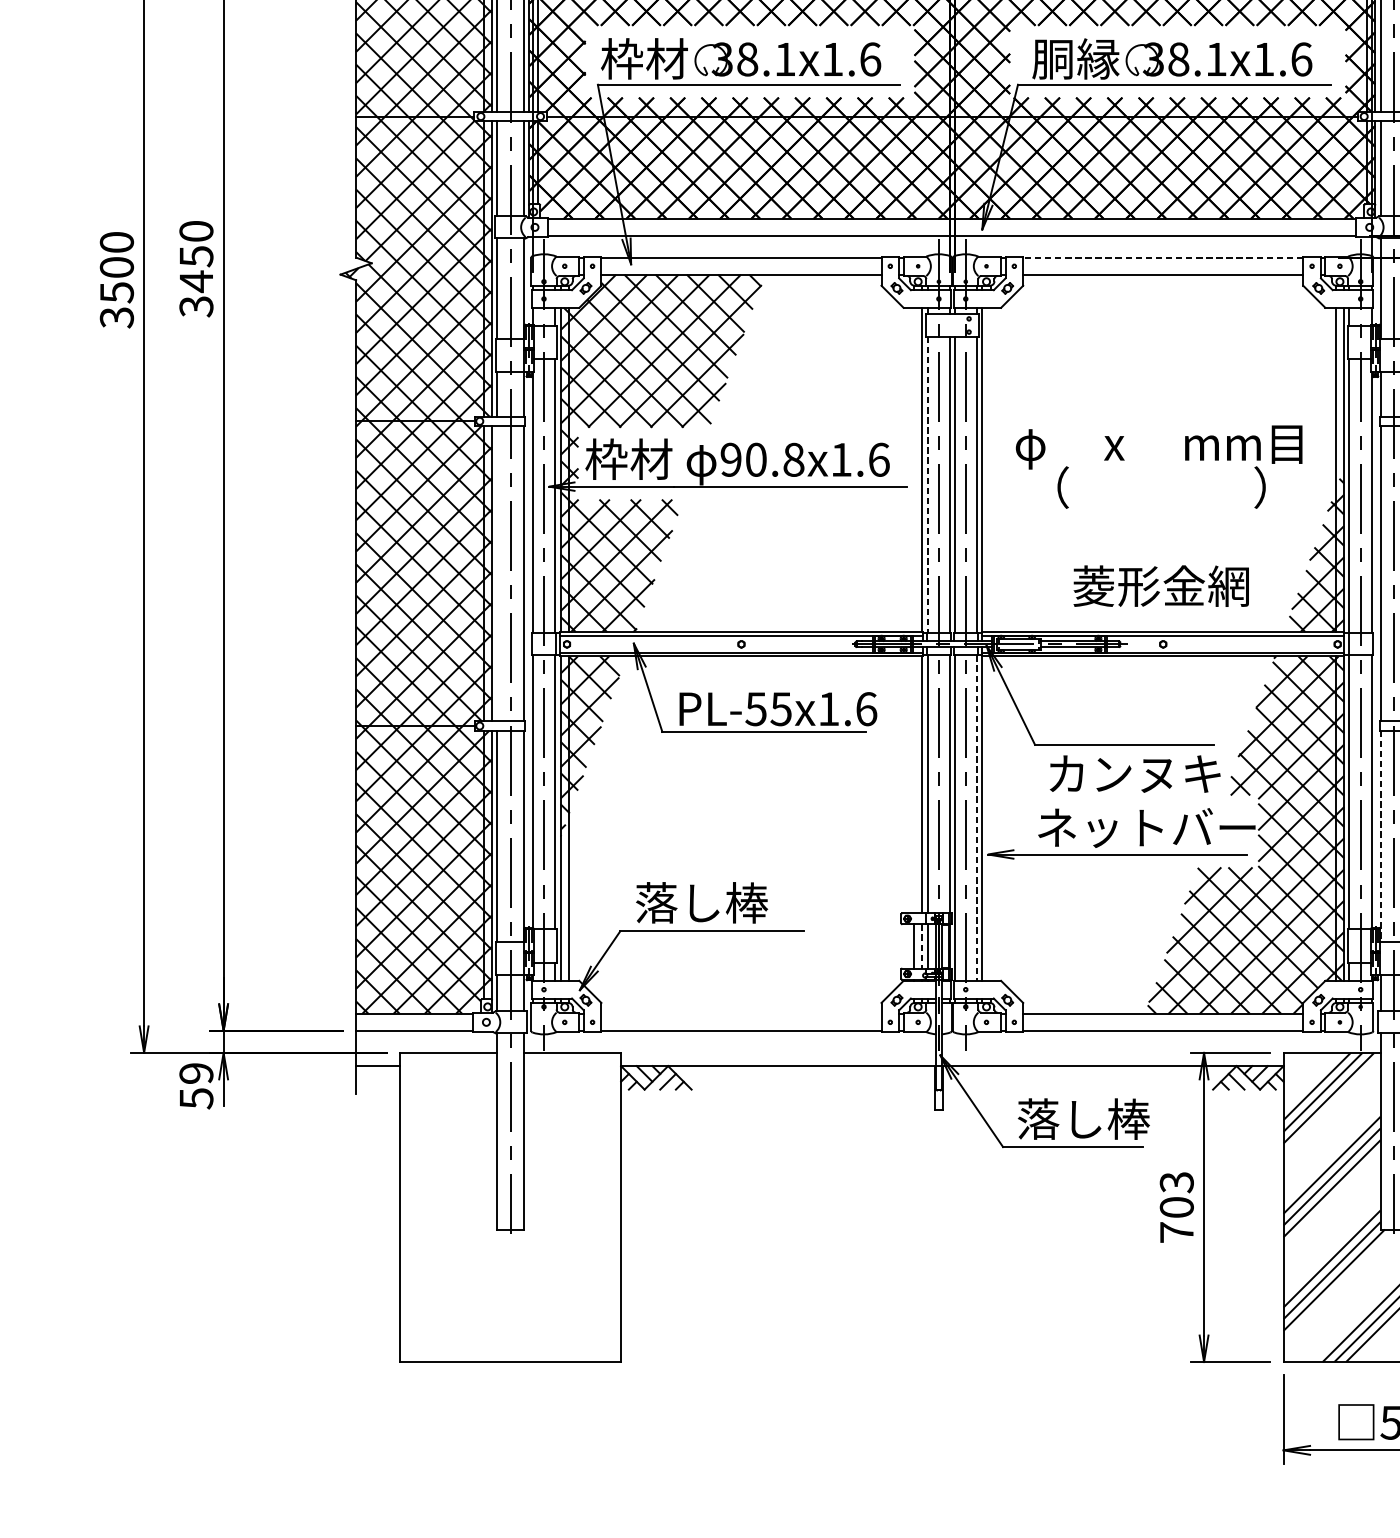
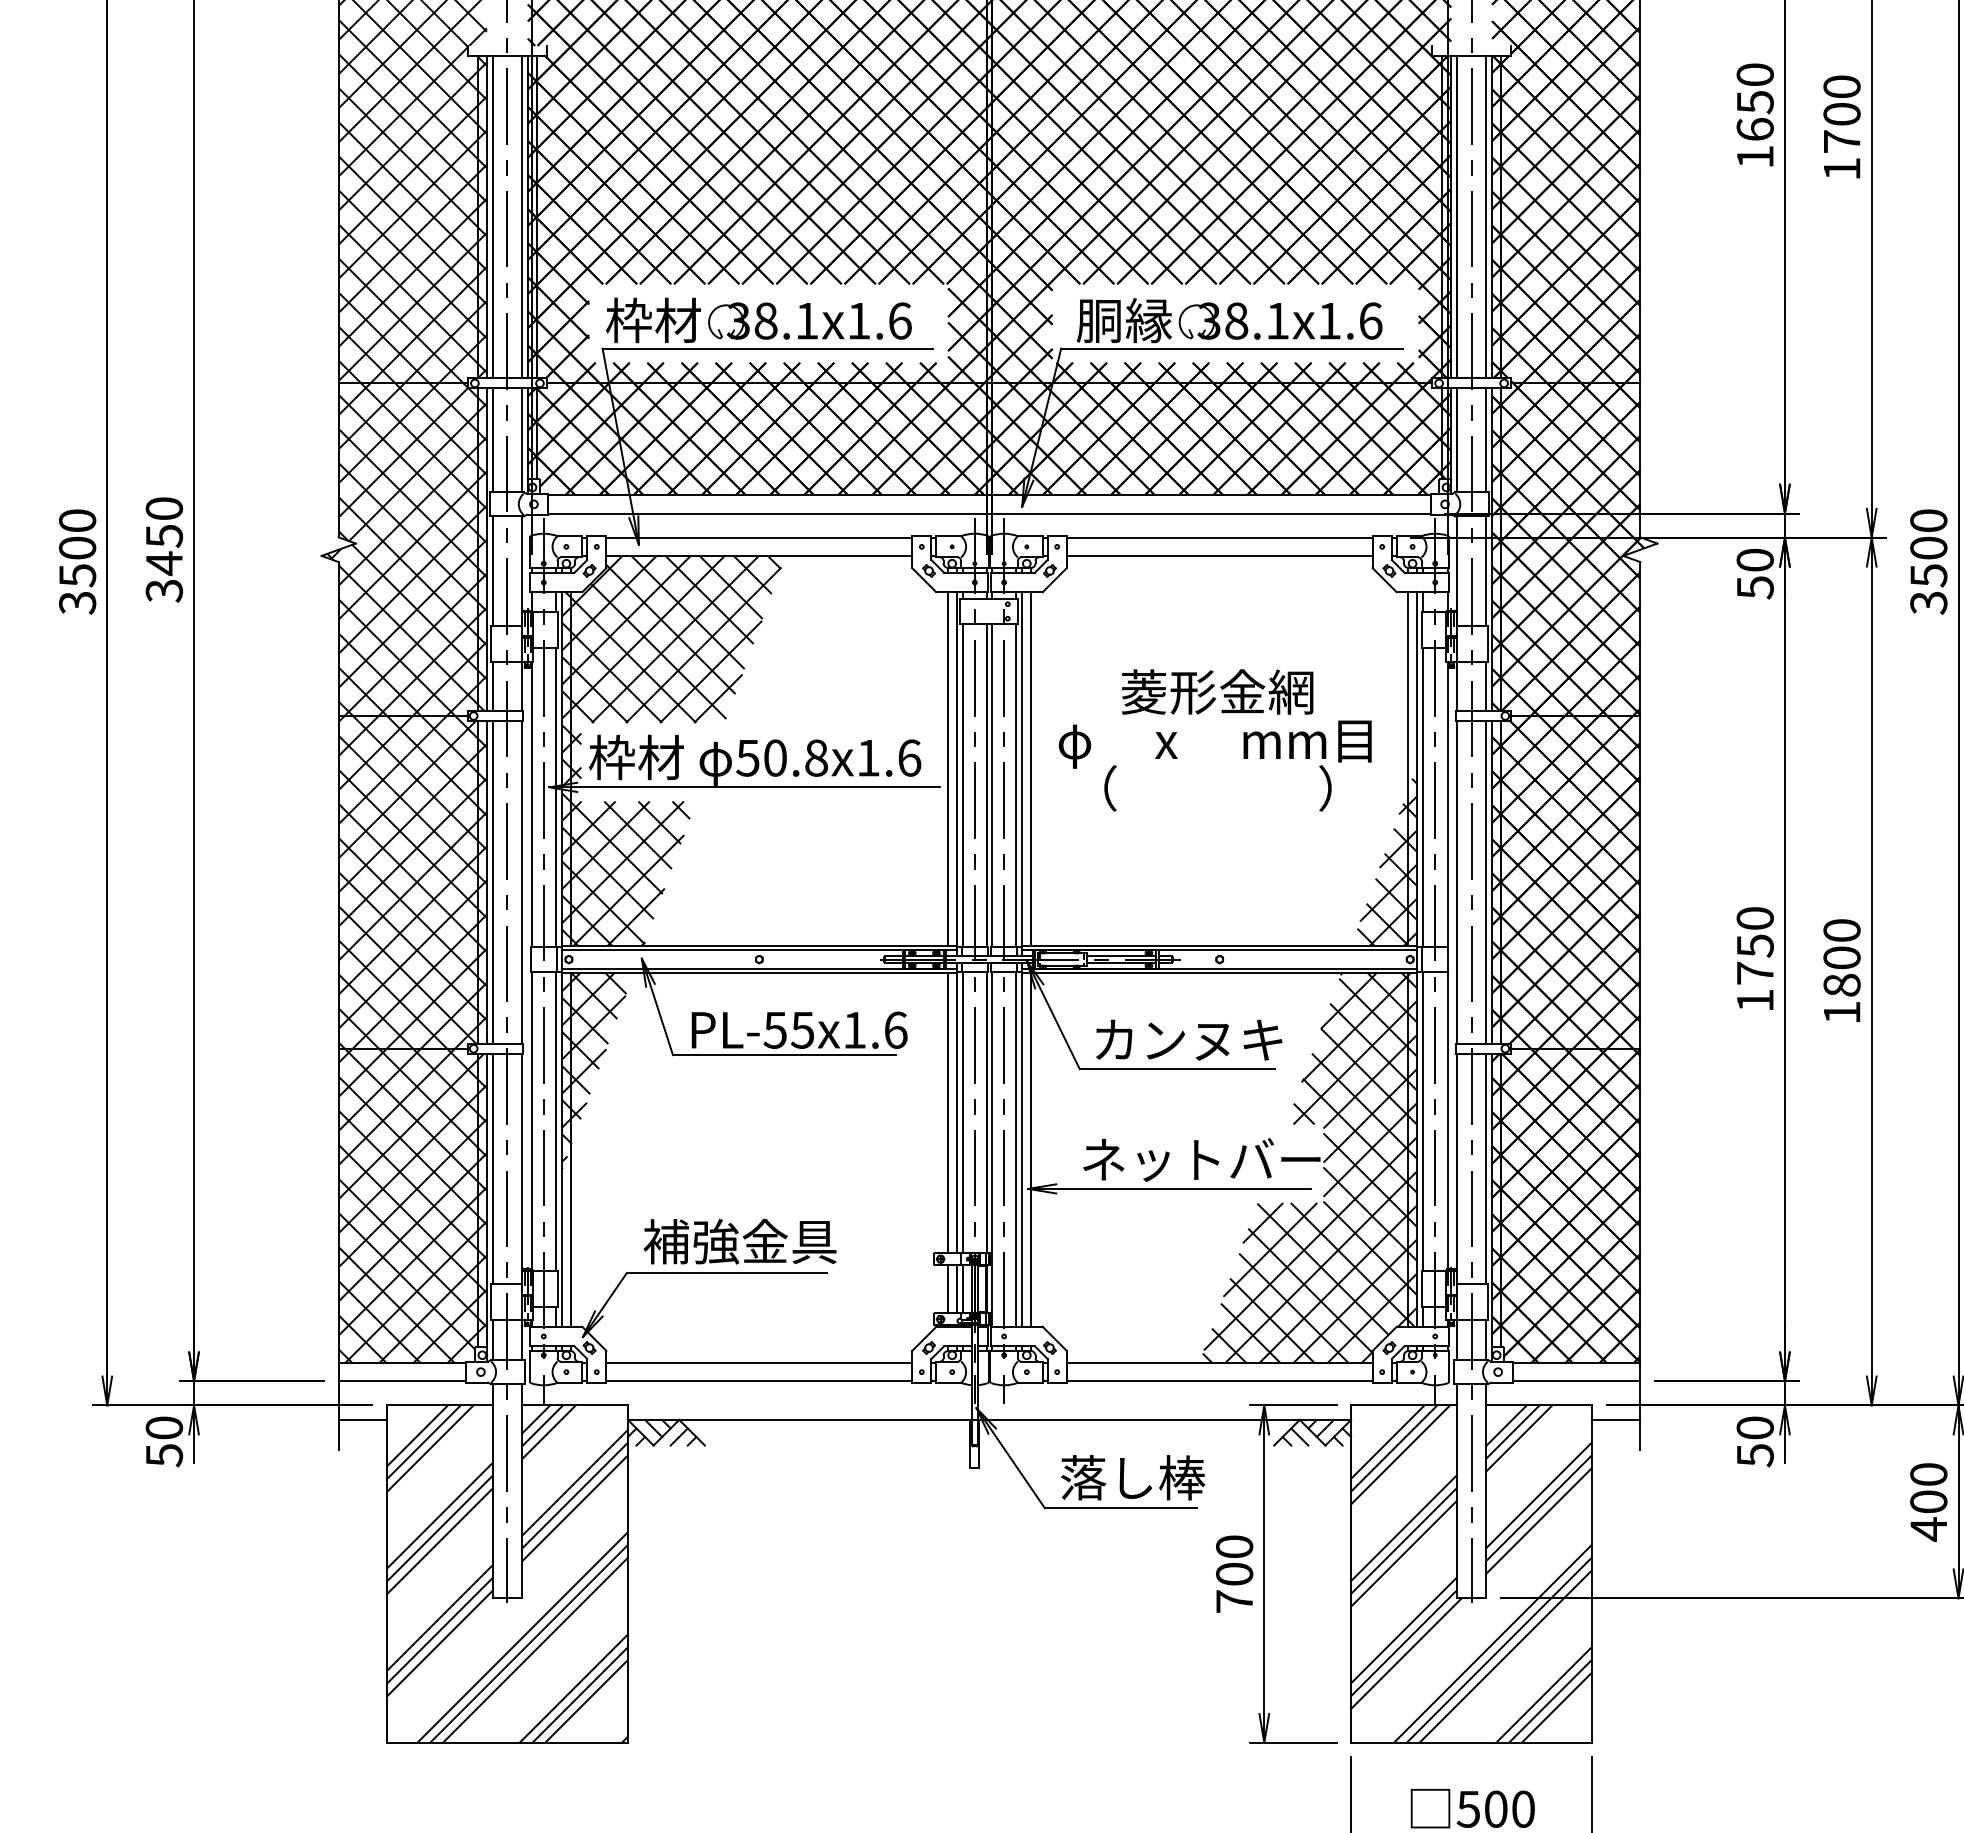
line: (1163, 257) -> (1219, 537), dashed -> solid
text: (730, 459) -> (747, 757), 90.8x1.6 -> 50.8x1.6
line: (913, 470) -> (947, 769), added
line: (990, 470) -> (1031, 769), added
line: (927, 484) -> (962, 785), dashed -> solid
line: (497, 573) -> (492, 882), added
text: (1161, 585) -> (1217, 691), moved
text: (1135, 773) -> (1189, 1039), moved
line: (913, 784) -> (947, 1112), added
line: (977, 818) -> (1016, 1149), dashed -> solid
line: (990, 818) -> (1031, 1149), added
line: (1381, 836) -> (1457, 1169), dashed -> solid
text: (723, 902) -> (739, 1241), 落し棒 -> 補強金具
line: (922, 946) -> (956, 1289), dashed -> solid
line: (741, 1014) -> (759, 1363), added
text: (196, 1073) -> (164, 1427), 59 -> 50
text: (1176, 1182) -> (1234, 1546), 703 -> 700
hatch: (509, 1206) -> (506, 1573), added

